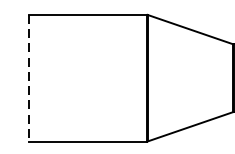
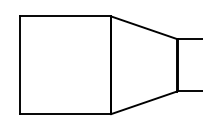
line: (28, 78) -> (19, 65), dashed -> solid

